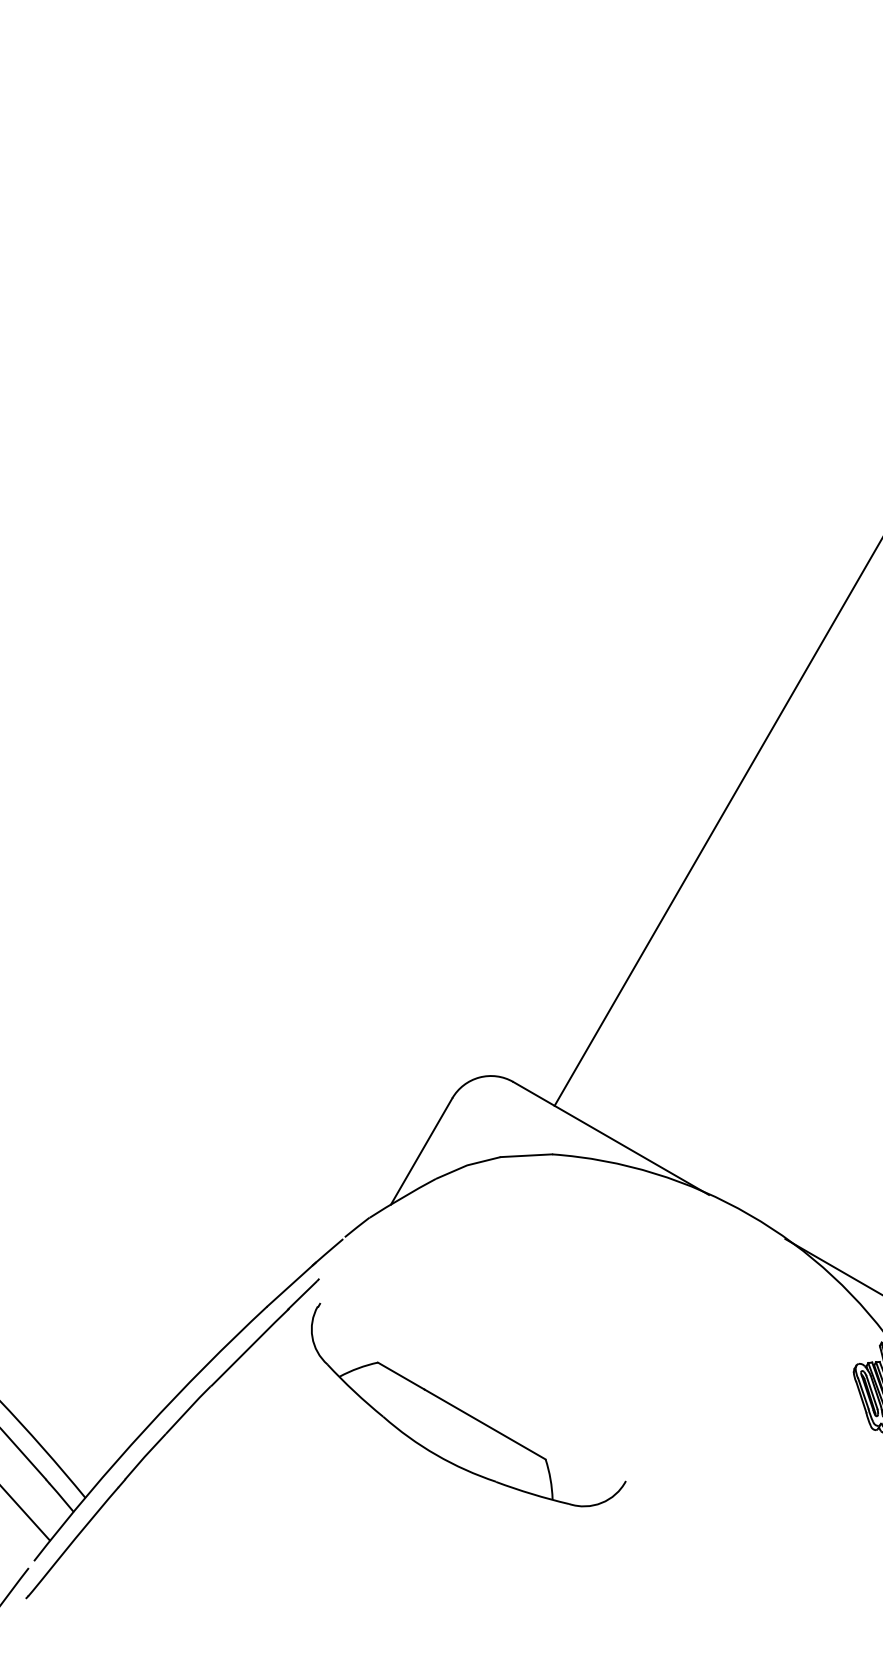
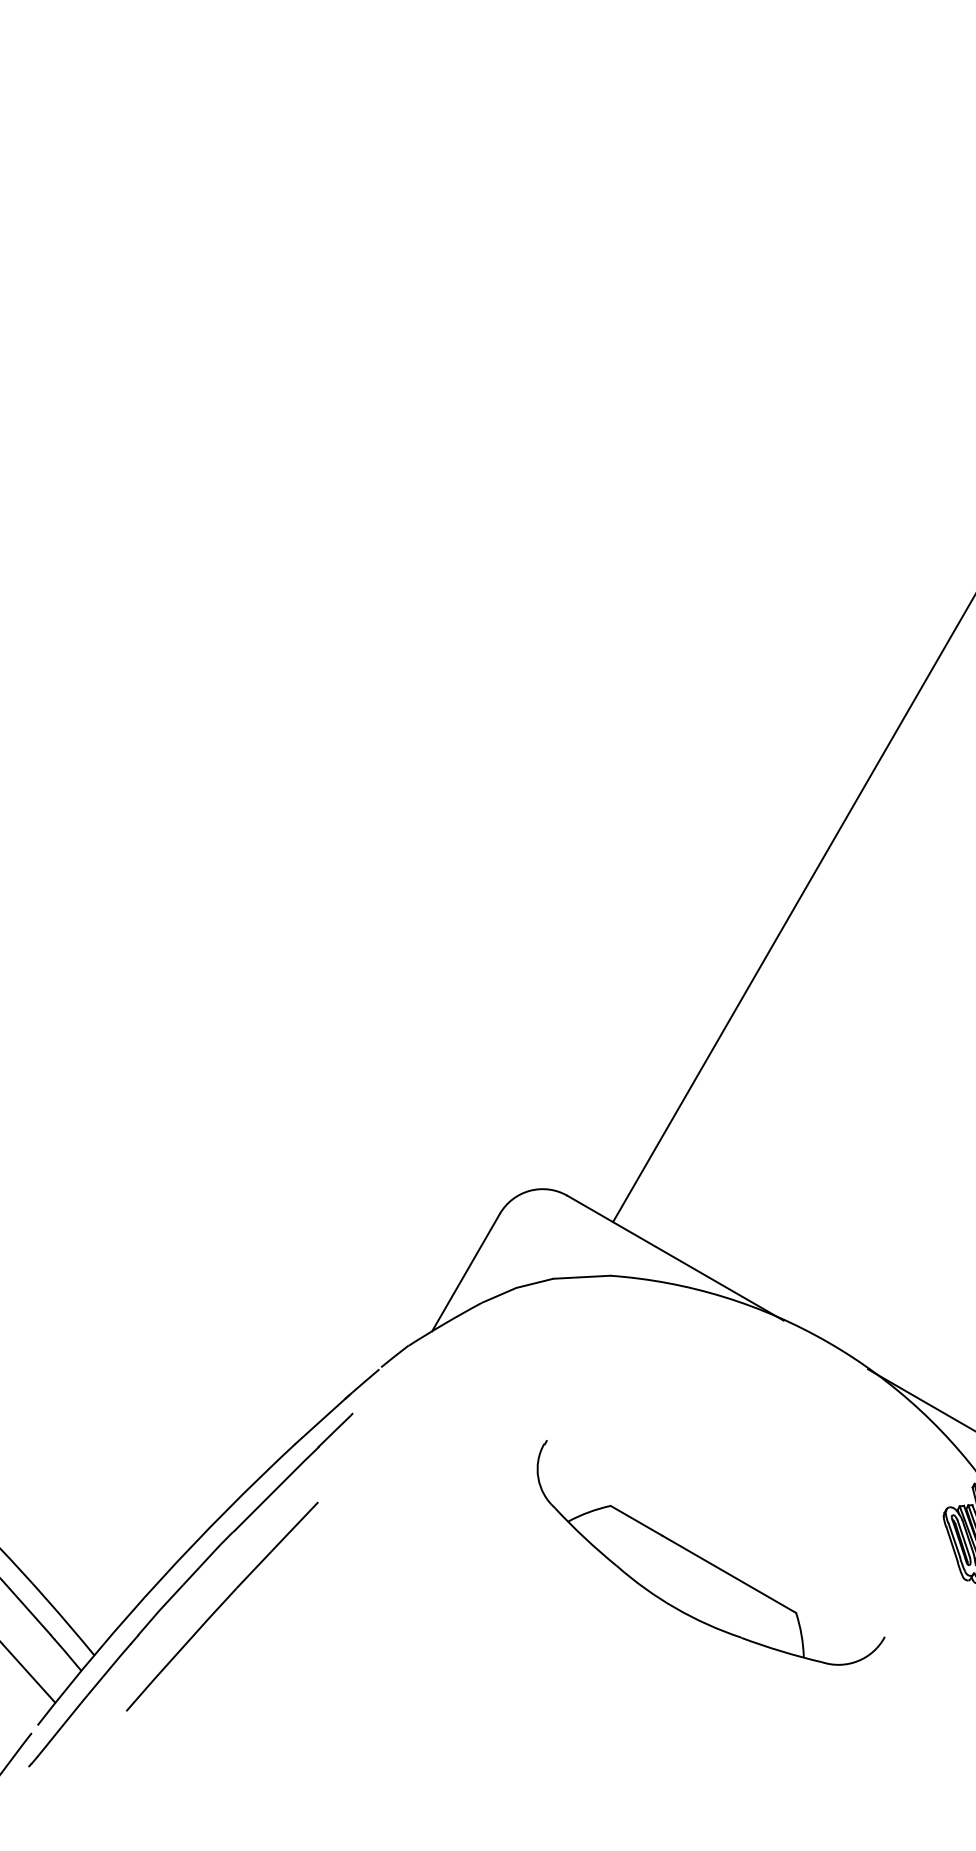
part: (465, 1411) -> (707, 1560), moved
part: (200, 1453) -> (221, 1606), added

